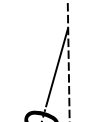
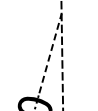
line: (57, 67) -> (50, 53), solid -> dashed

